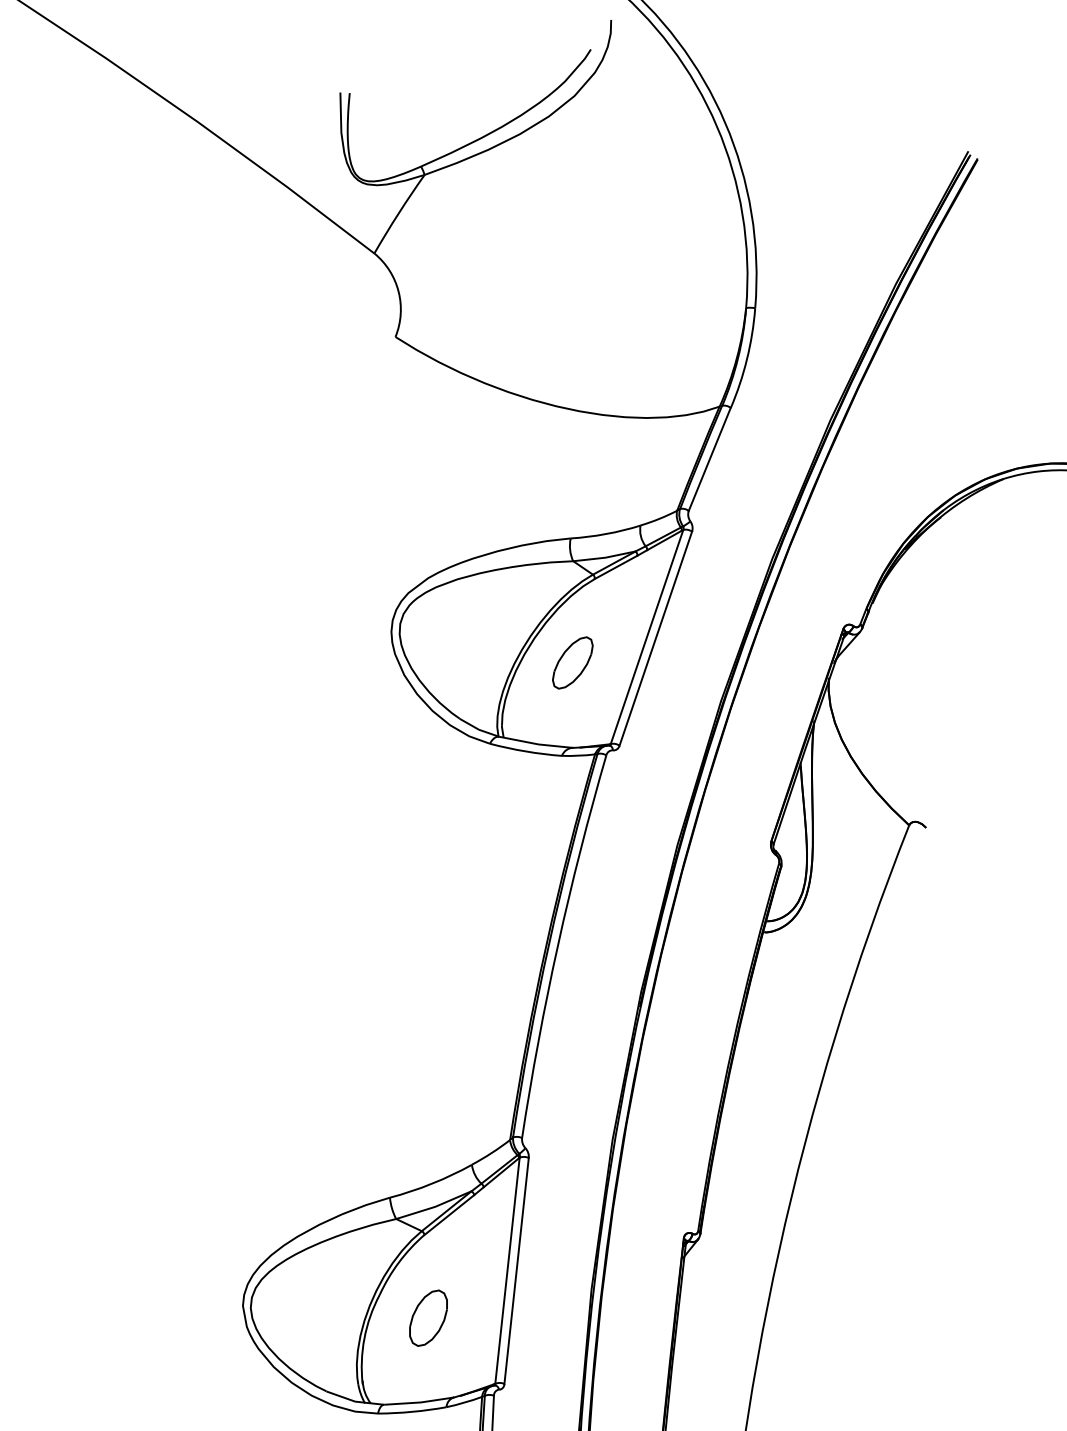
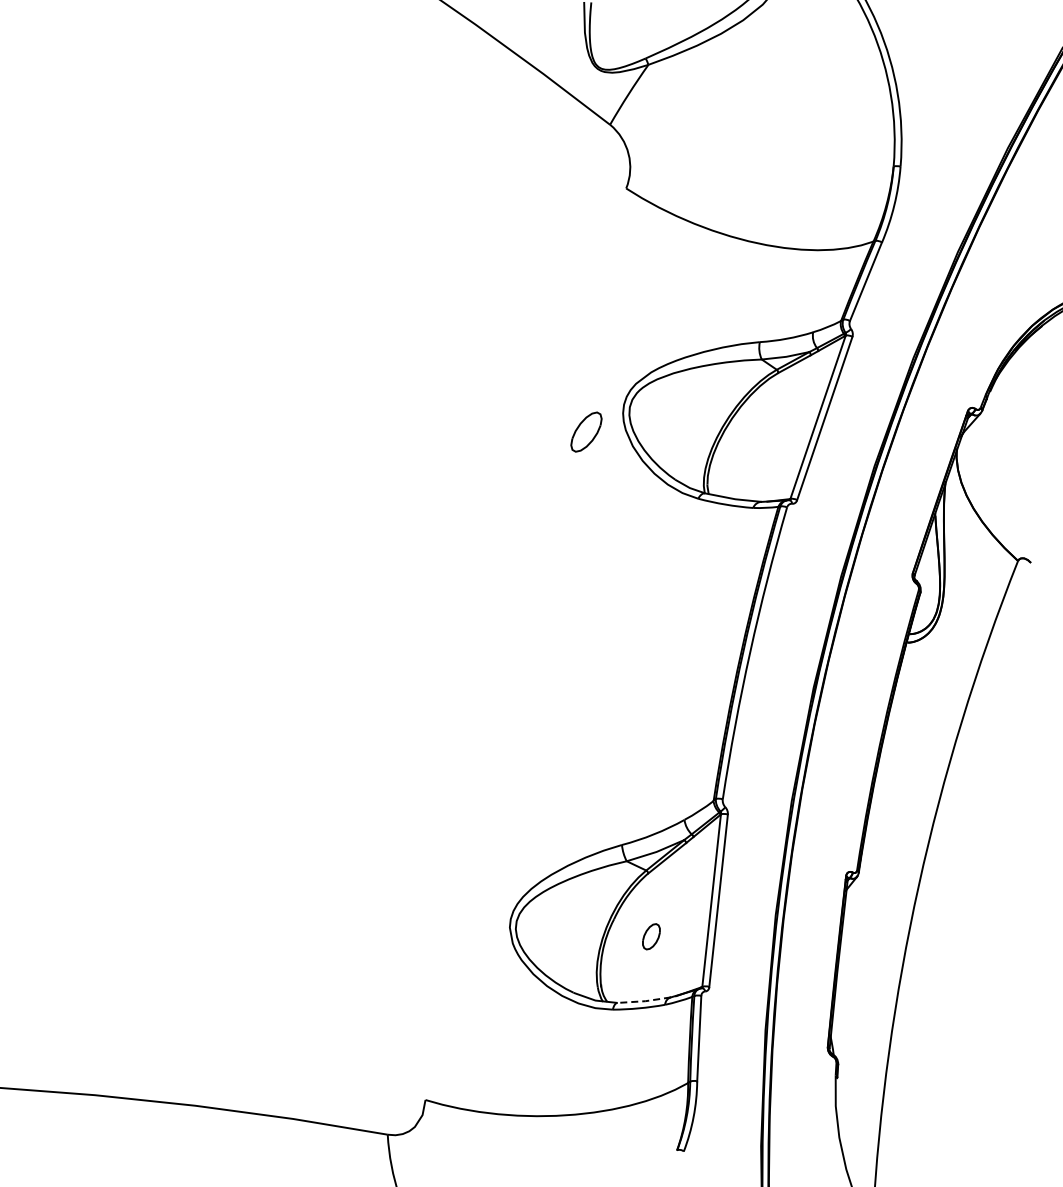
part: (572, 662) -> (586, 431), moved
part: (428, 1317) -> (651, 936), size x0.6
line: (419, 1402) -> (644, 1001), solid -> dashed

